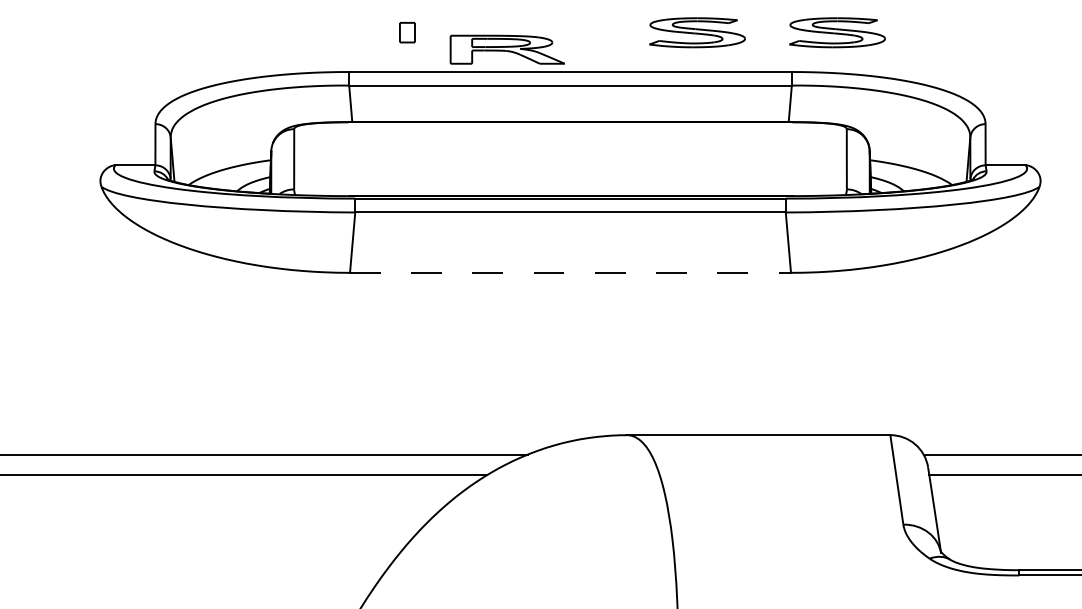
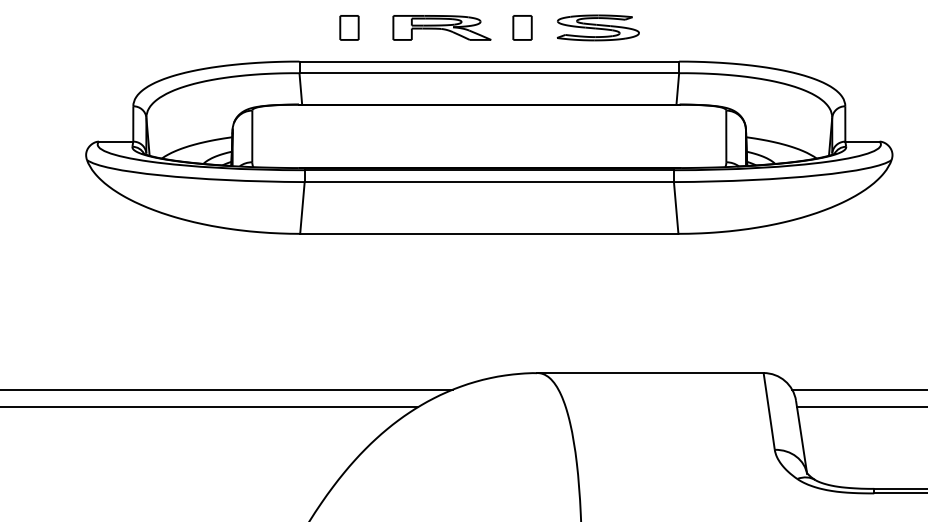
part: (407, 32) -> (349, 27), size x1.43
part: (608, 32) -> (521, 27), added
part: (837, 32) -> (718, 27), removed
part: (506, 49) -> (441, 27), moved
line: (571, 272) -> (490, 233), dashed -> solid

